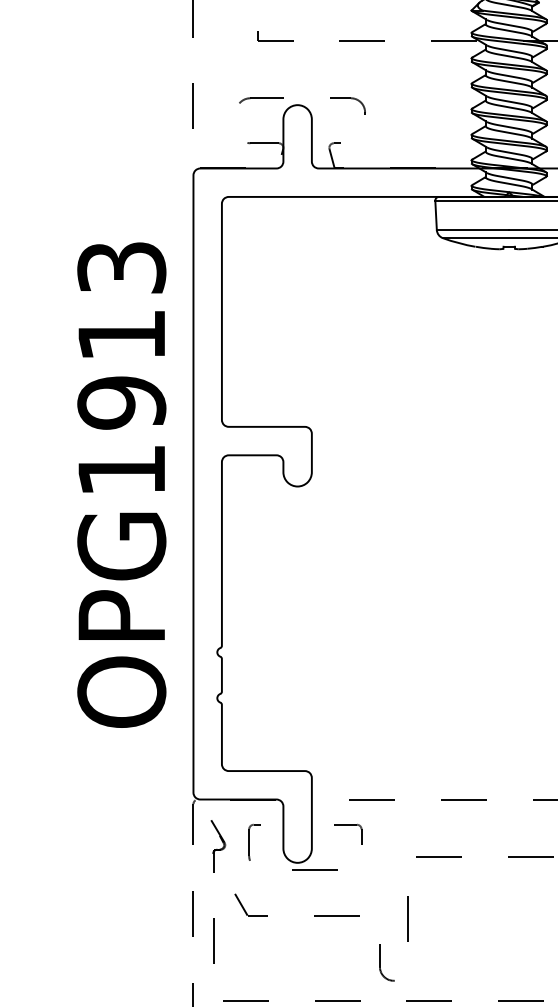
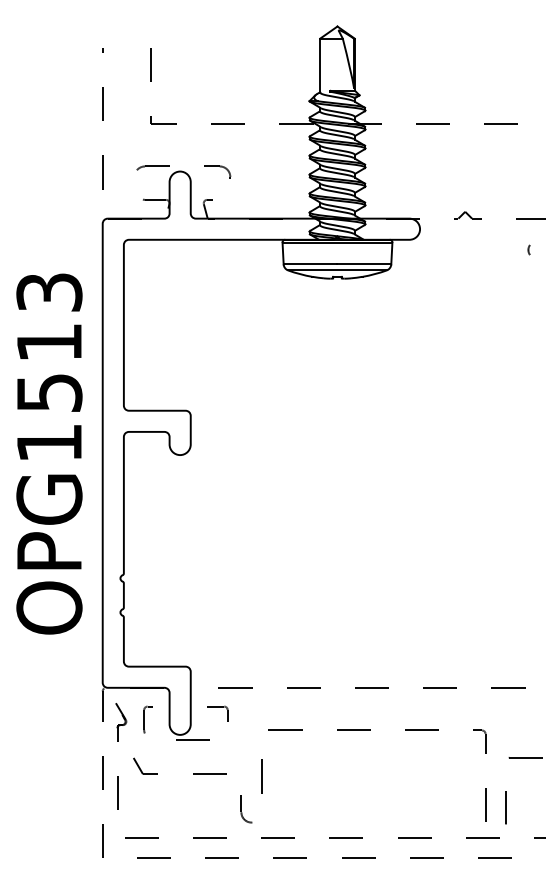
text: (121, 402) -> (49, 392), OPG1913 -> OPG1513

